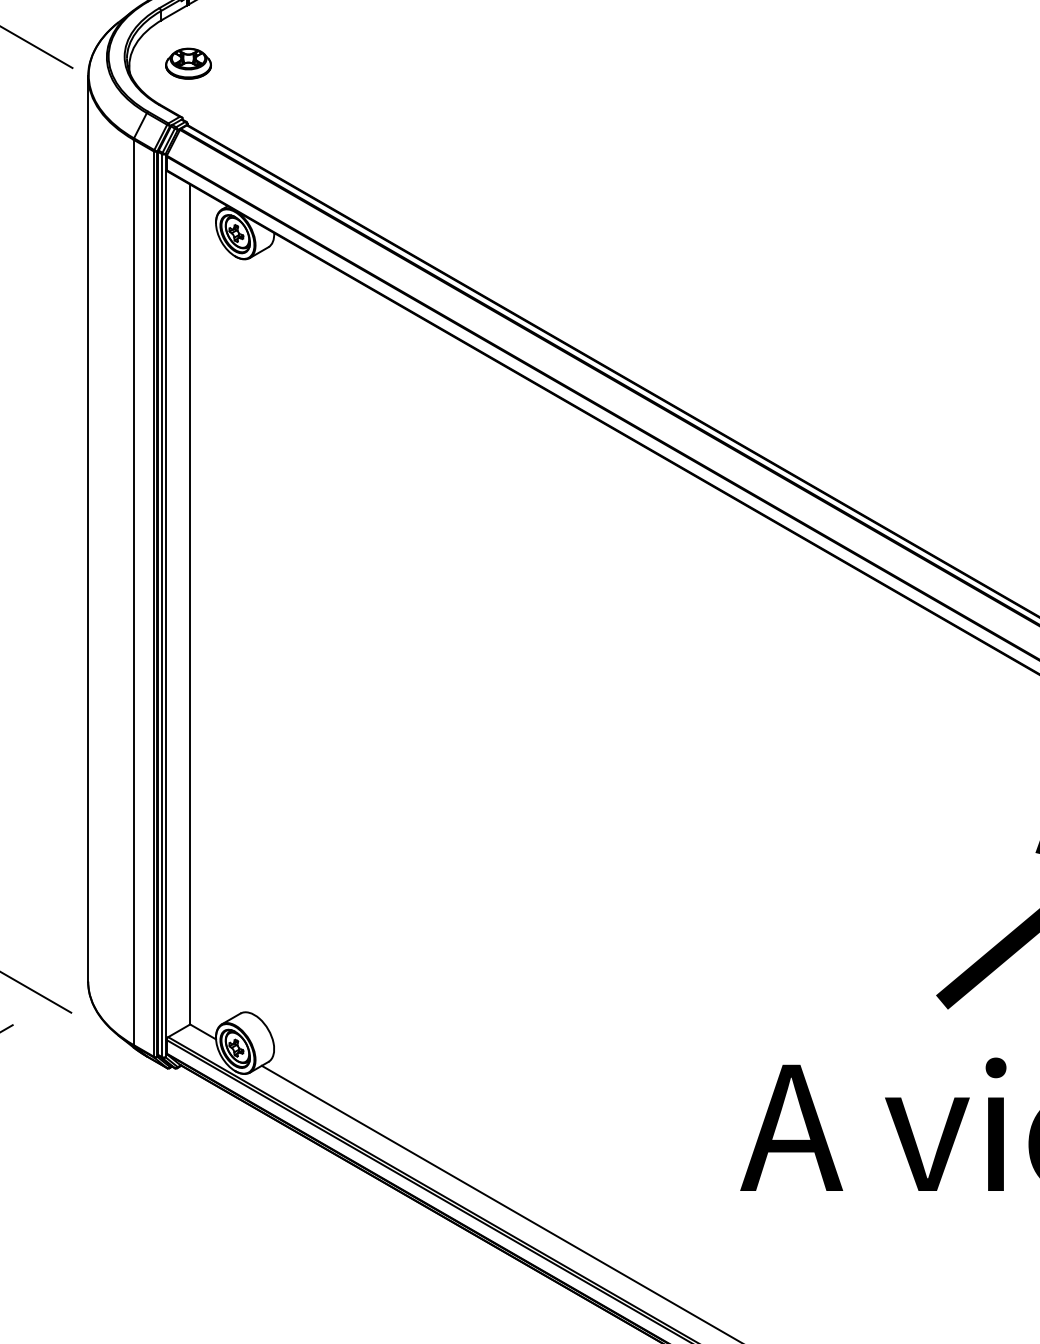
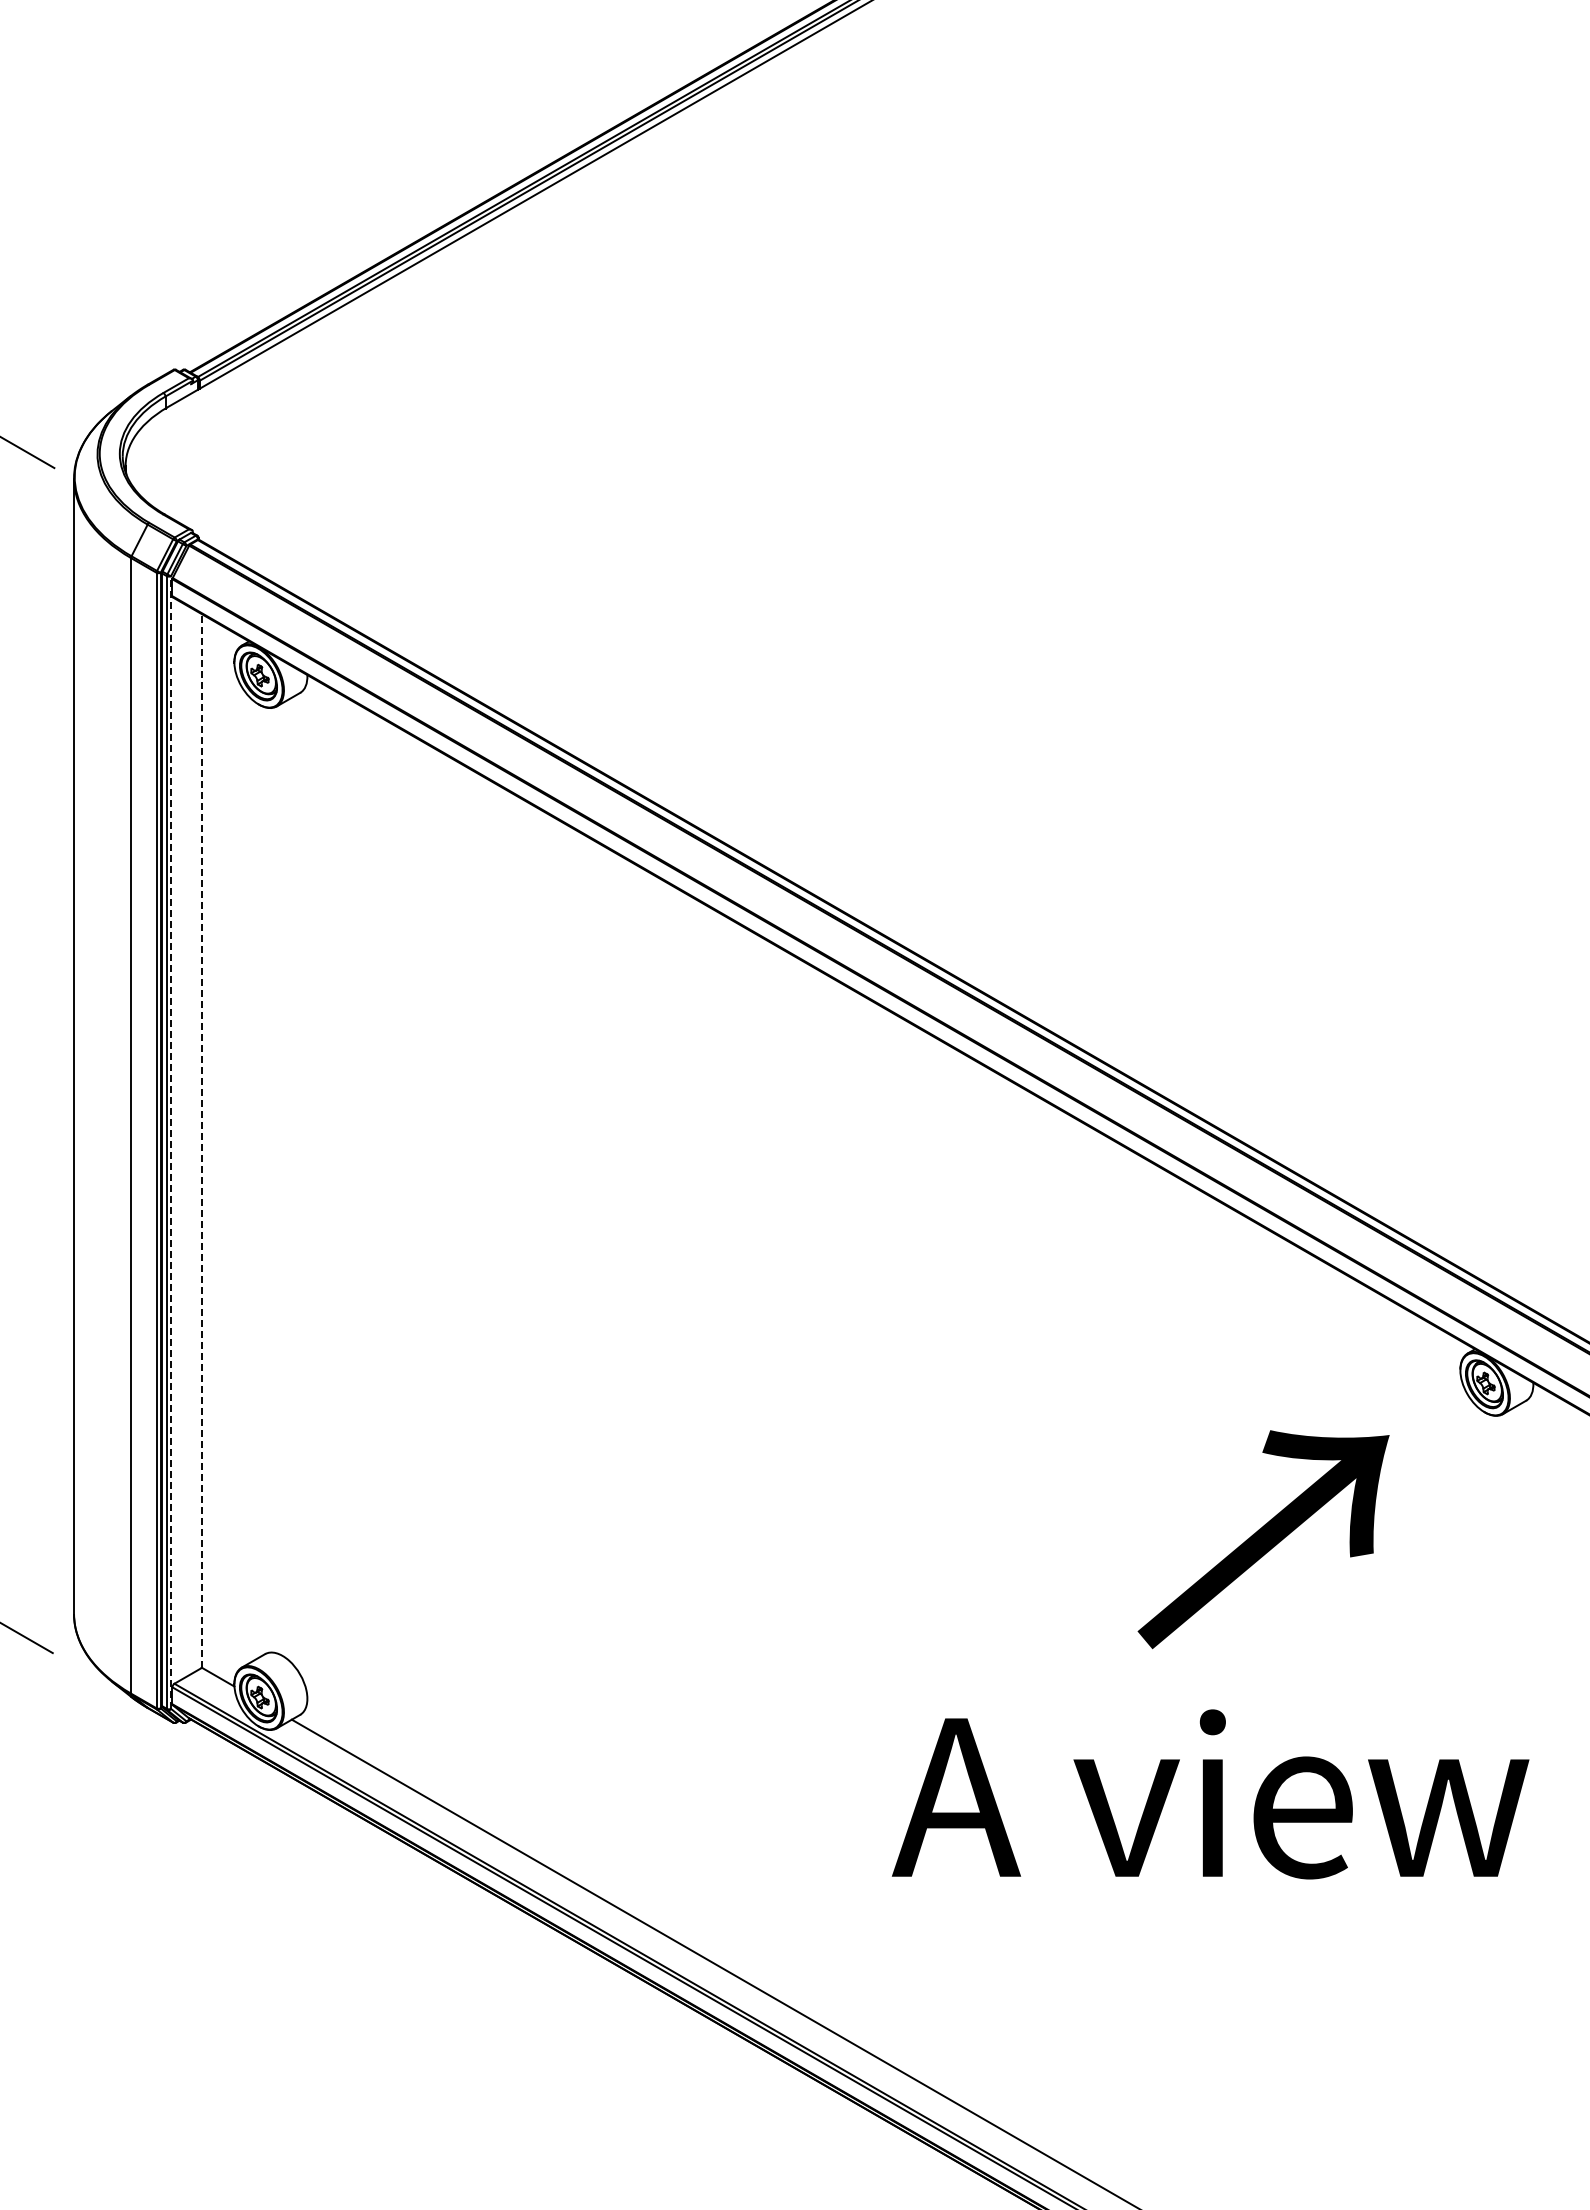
part: (188, 63) -> (199, 462), removed
line: (189, 604) -> (201, 1140), solid -> dashed
line: (165, 605) -> (171, 1142), solid -> dashed

